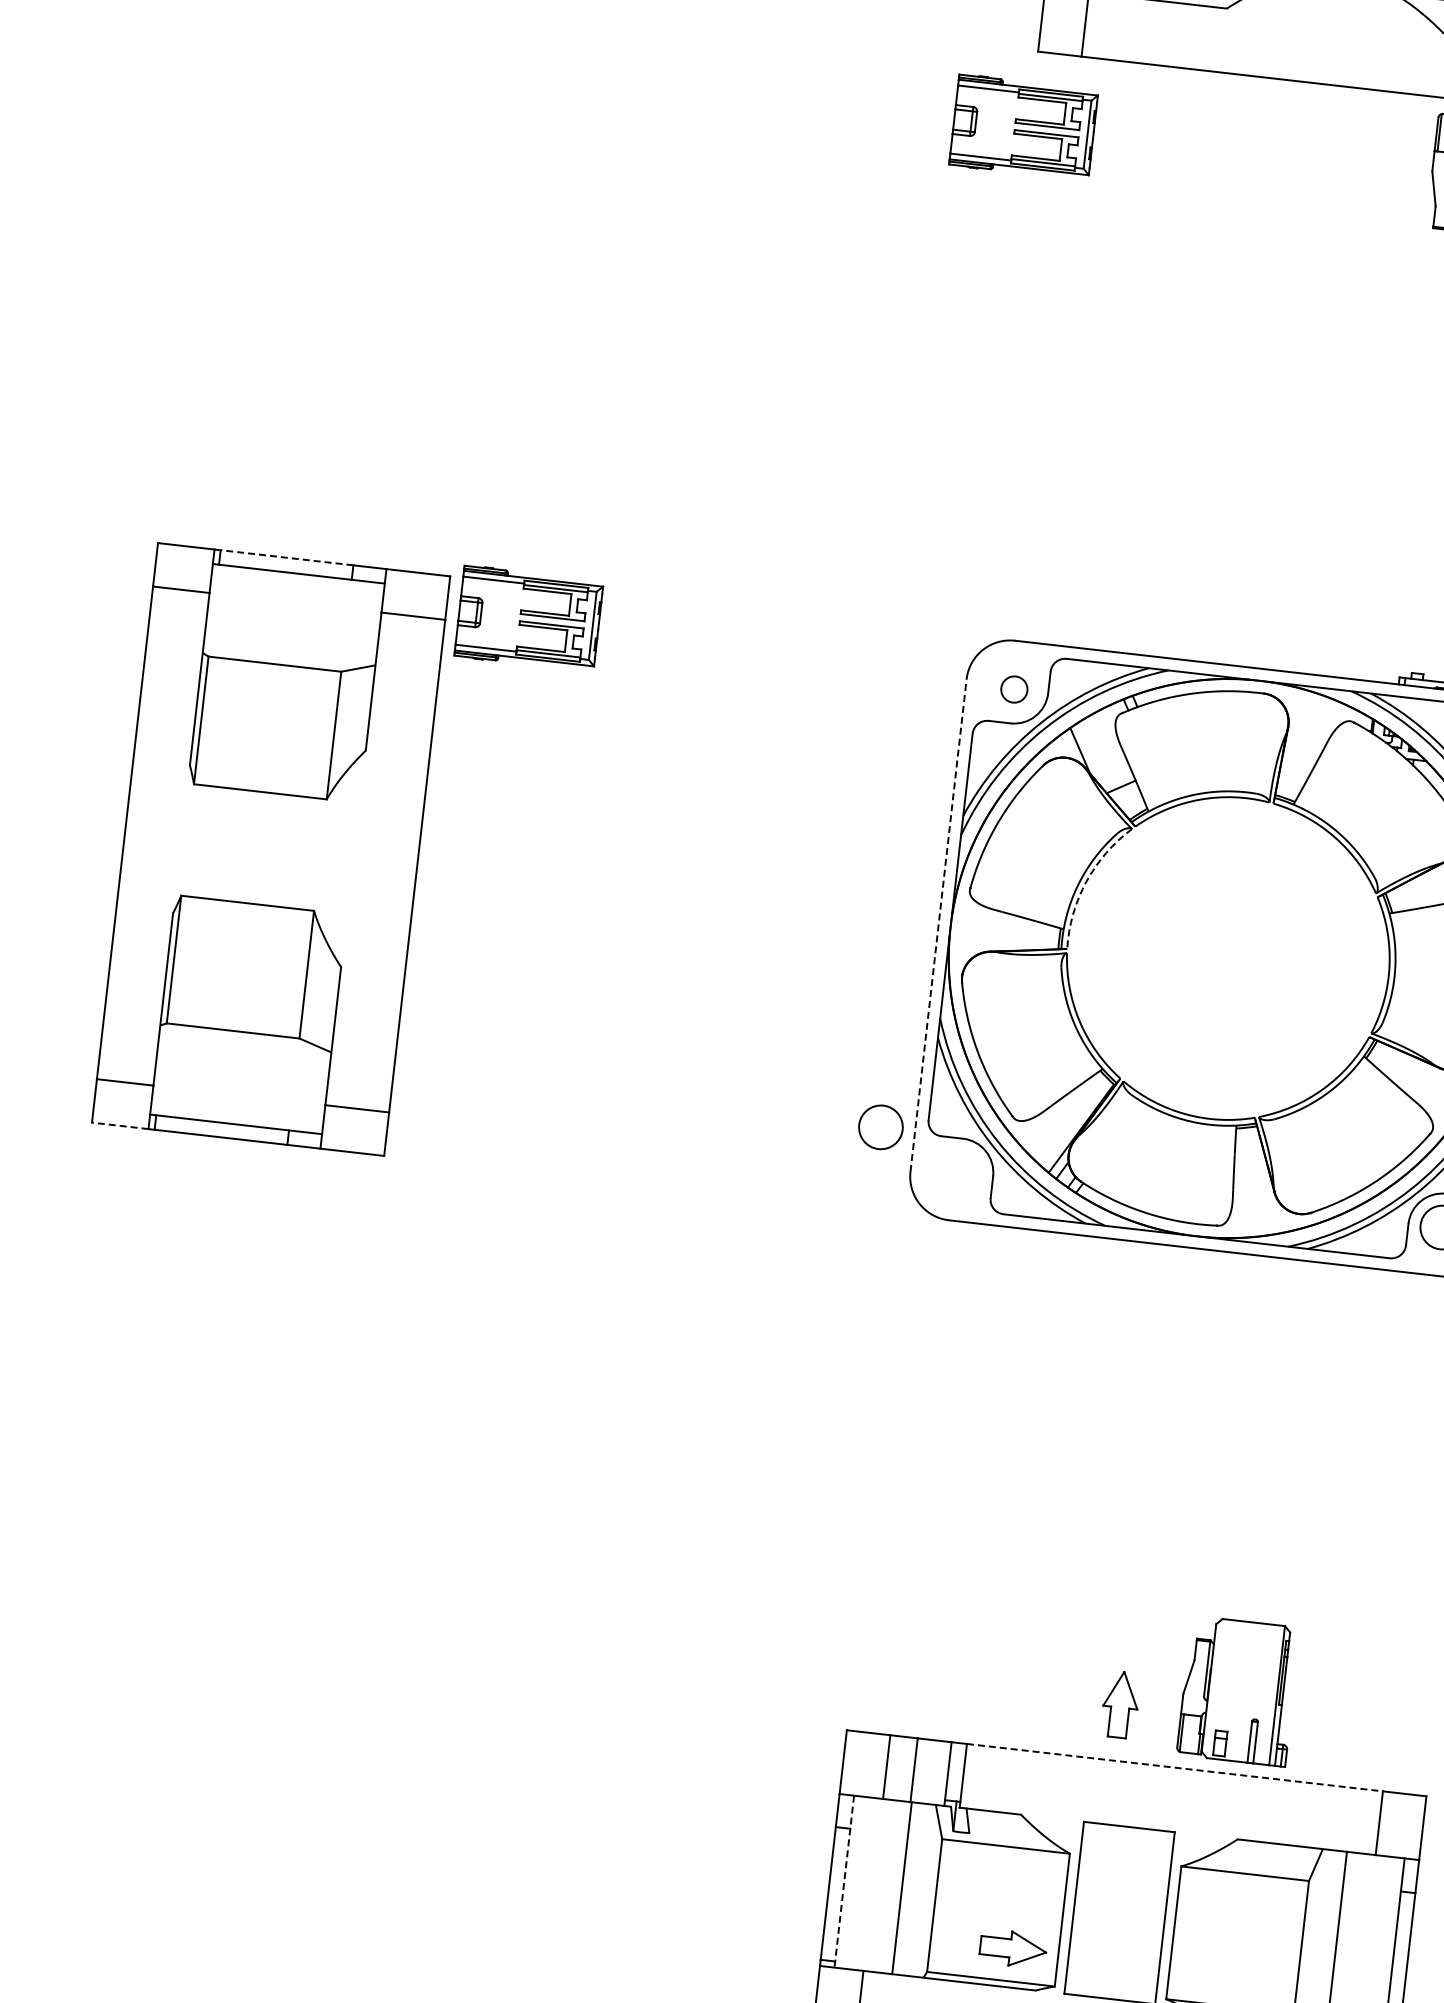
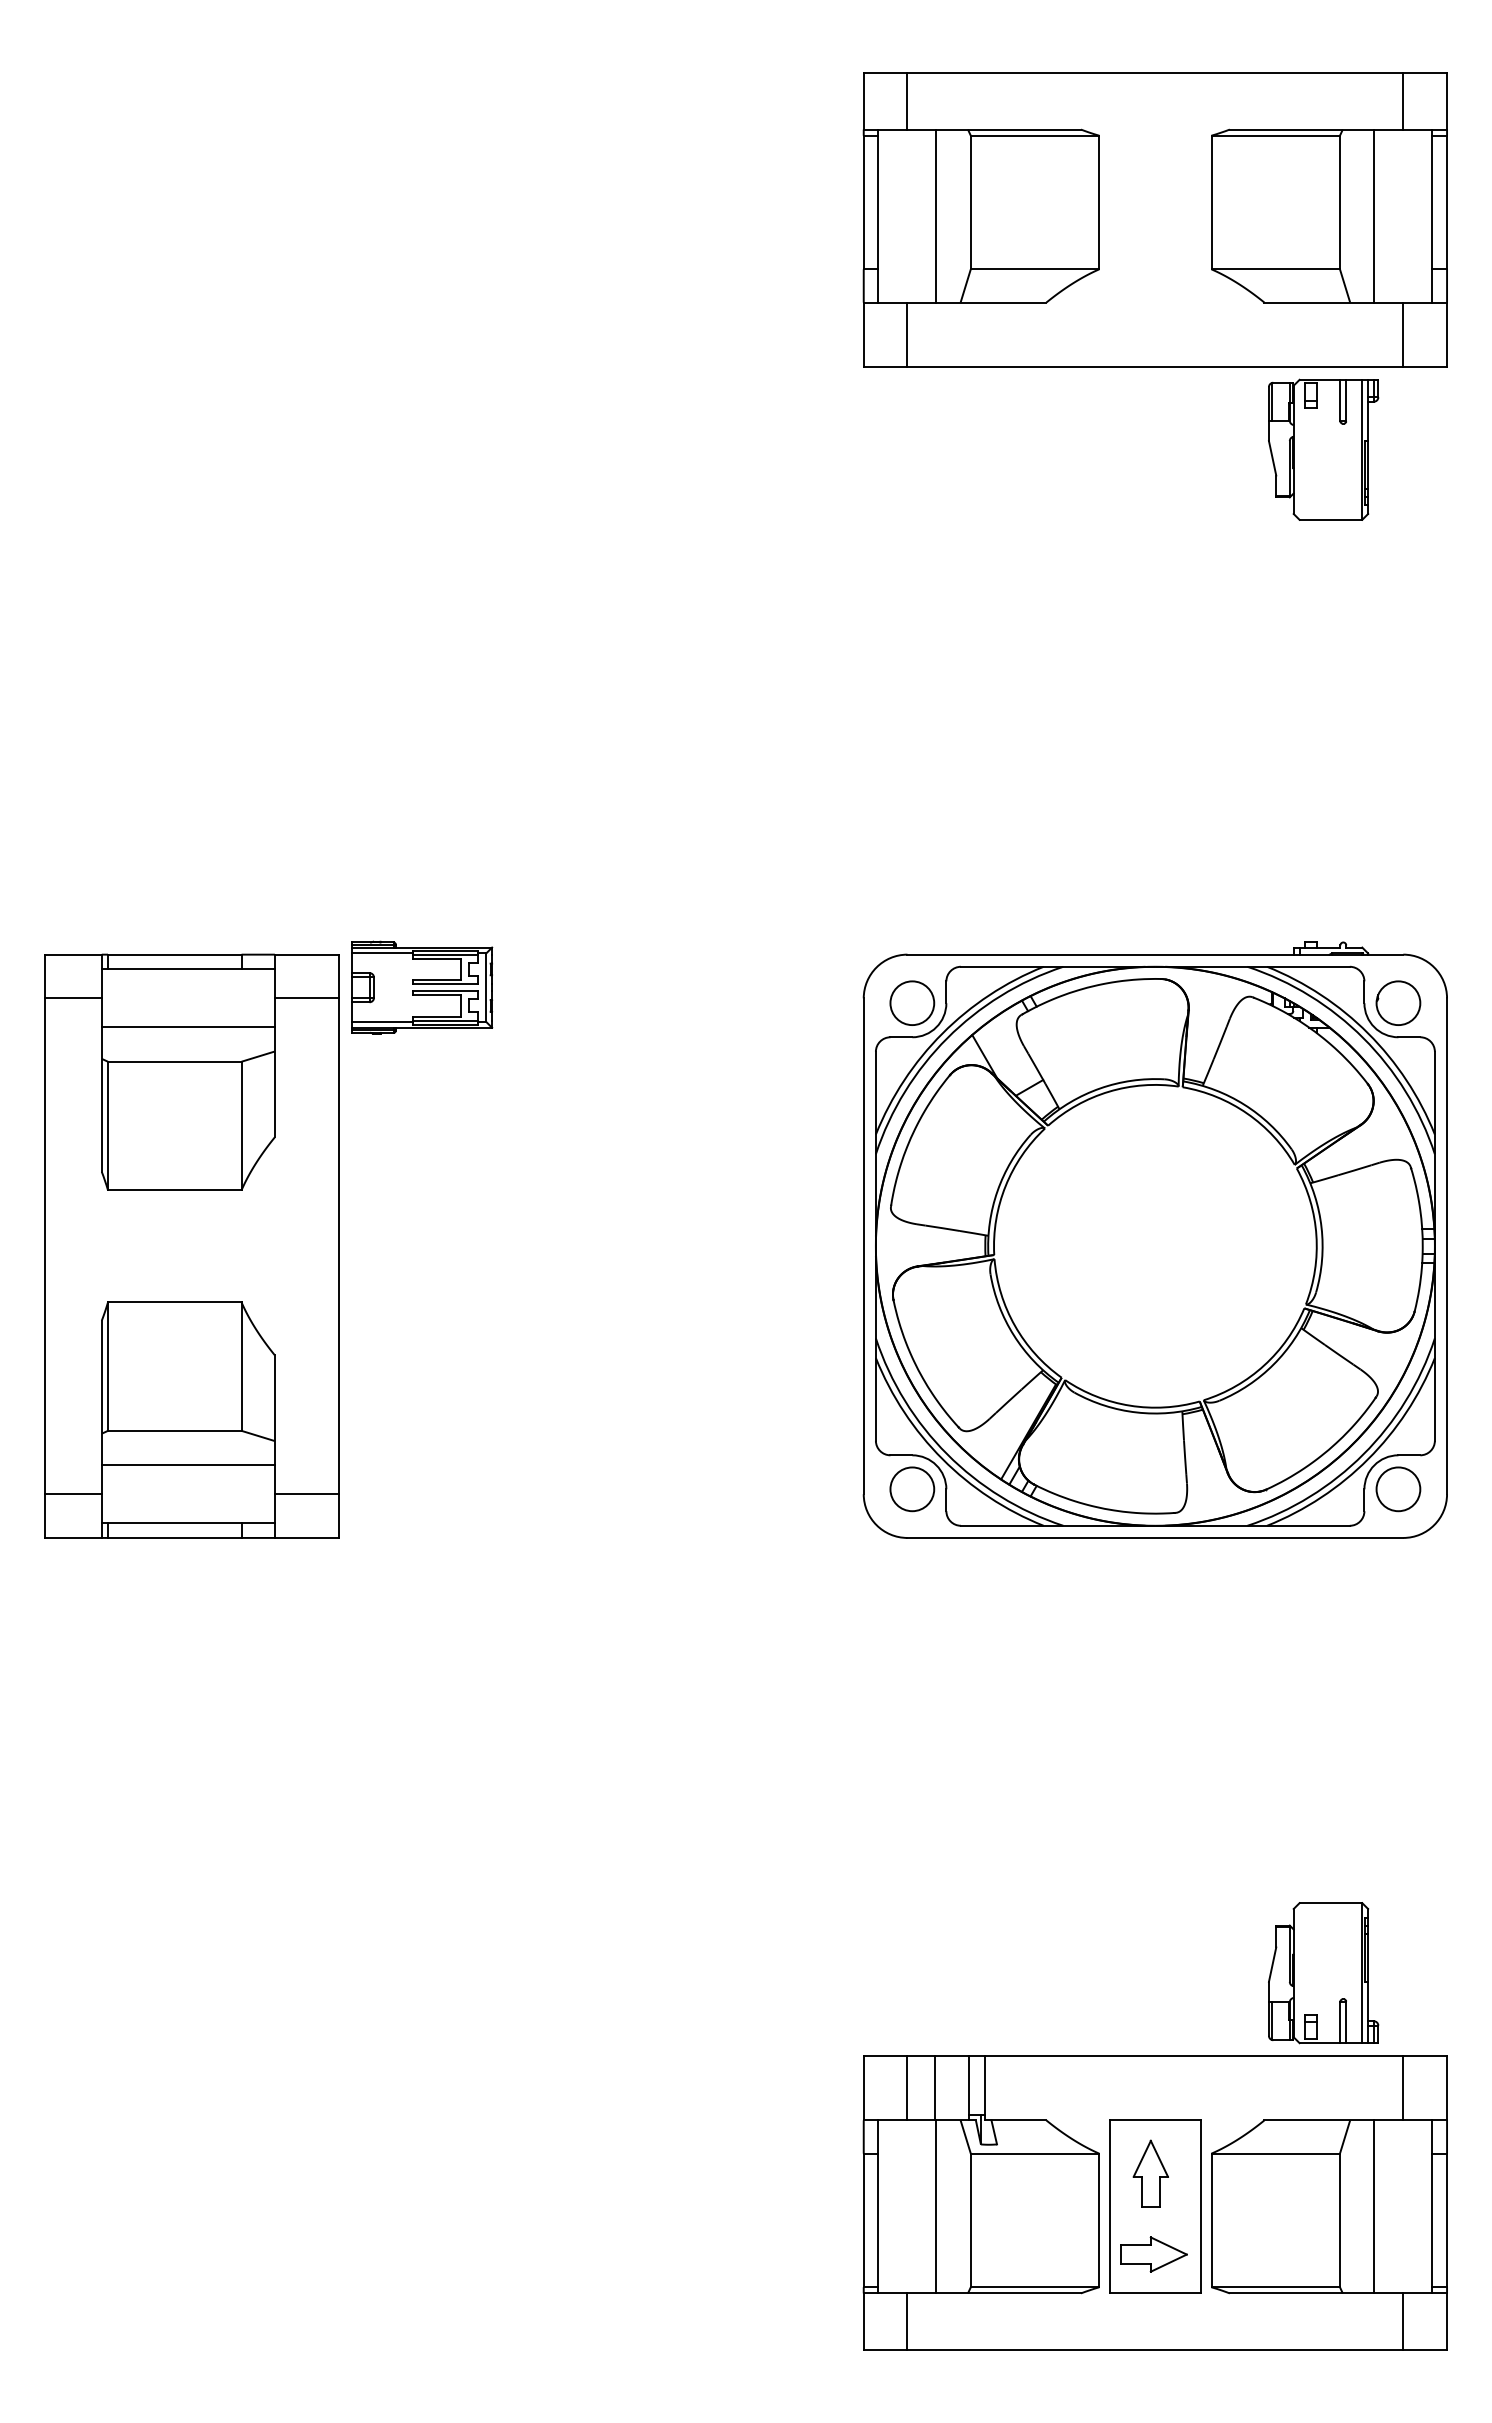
part: (1024, 127) -> (858, 443), removed
line: (286, 557) -> (174, 954), dashed -> solid
line: (291, 631) -> (187, 1027), added
circle: (1014, 689) -> (912, 1003), size x1.67
arc: (1086, 882) -> (1005, 1186), dashed -> solid
line: (938, 925) -> (863, 1246), dashed -> solid
line: (241, 1066) -> (187, 1465), added
line: (119, 1125) -> (72, 1537), dashed -> solid
circle: (881, 1127) -> (912, 1489), moved
part: (1238, 1691) -> (1323, 1973), moved
part: (1120, 1704) -> (1150, 2173), moved
line: (1175, 1767) -> (1194, 2056), dashed -> solid
line: (844, 1881) -> (878, 2206), dashed -> solid
part: (1012, 1948) -> (1153, 2254), moved

